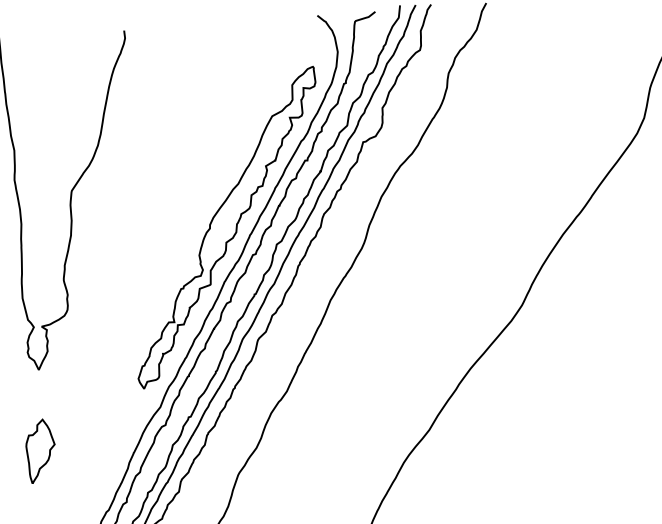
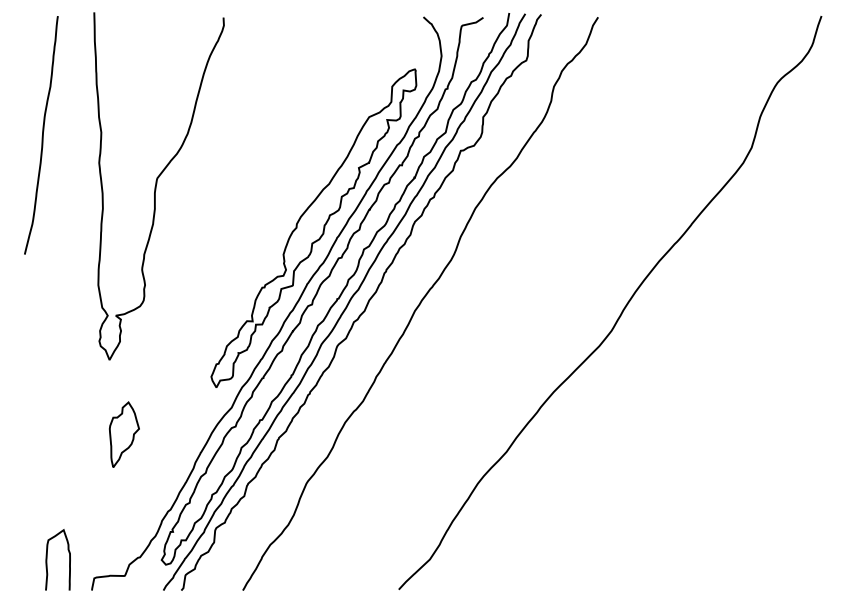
part: (40, 451) -> (123, 434), moved

